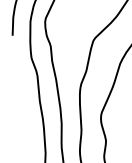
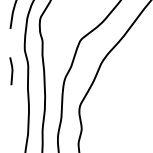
line: (19, 84) -> (11, 71), added

